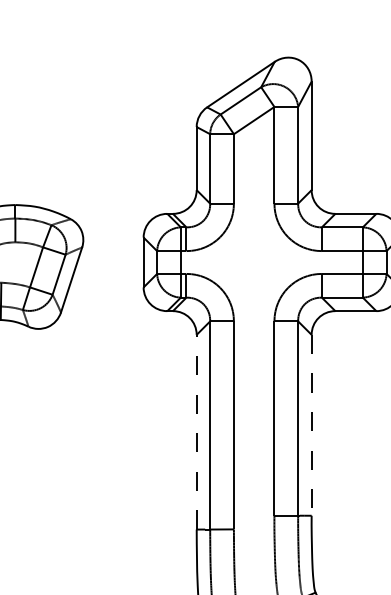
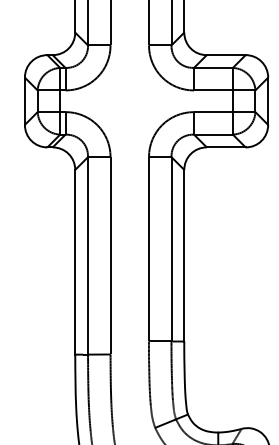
line: (311, 425) -> (184, 255), dashed -> solid
line: (196, 431) -> (75, 261), dashed -> solid

